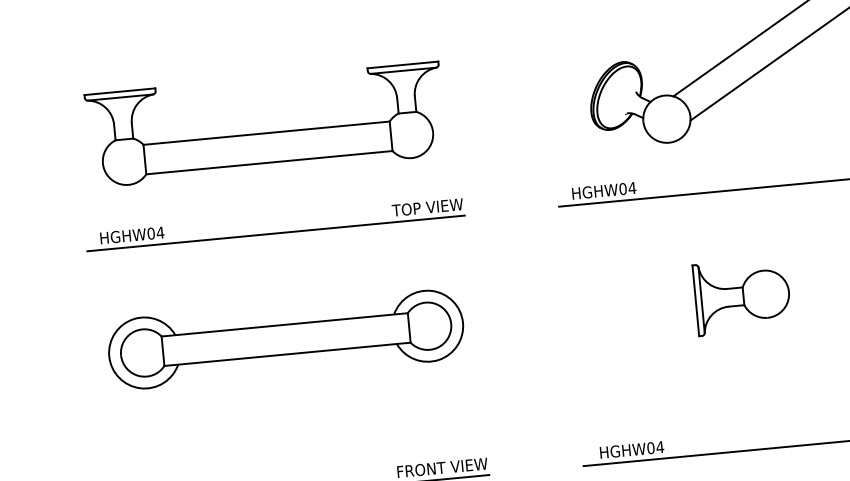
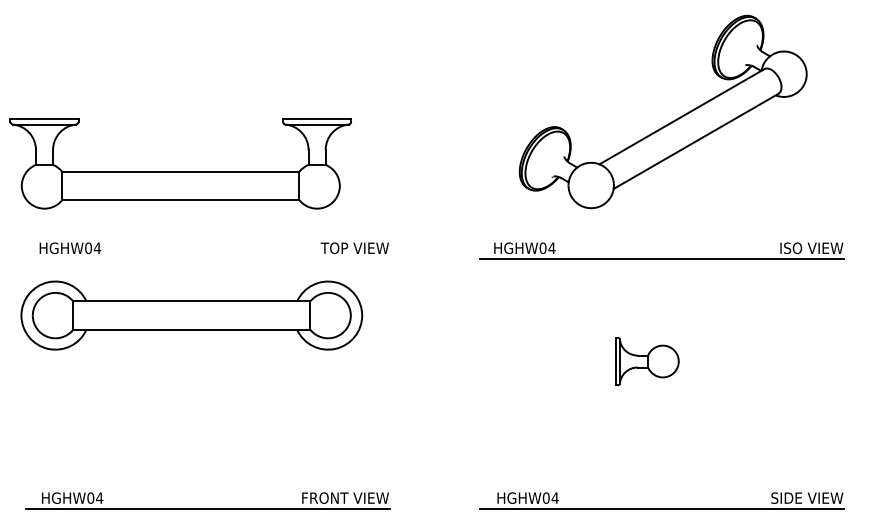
part: (266, 132) -> (180, 171), moved
line: (275, 233) -> (207, 259), removed
part: (742, 296) -> (647, 361), size x0.7
part: (285, 339) -> (191, 315), moved

